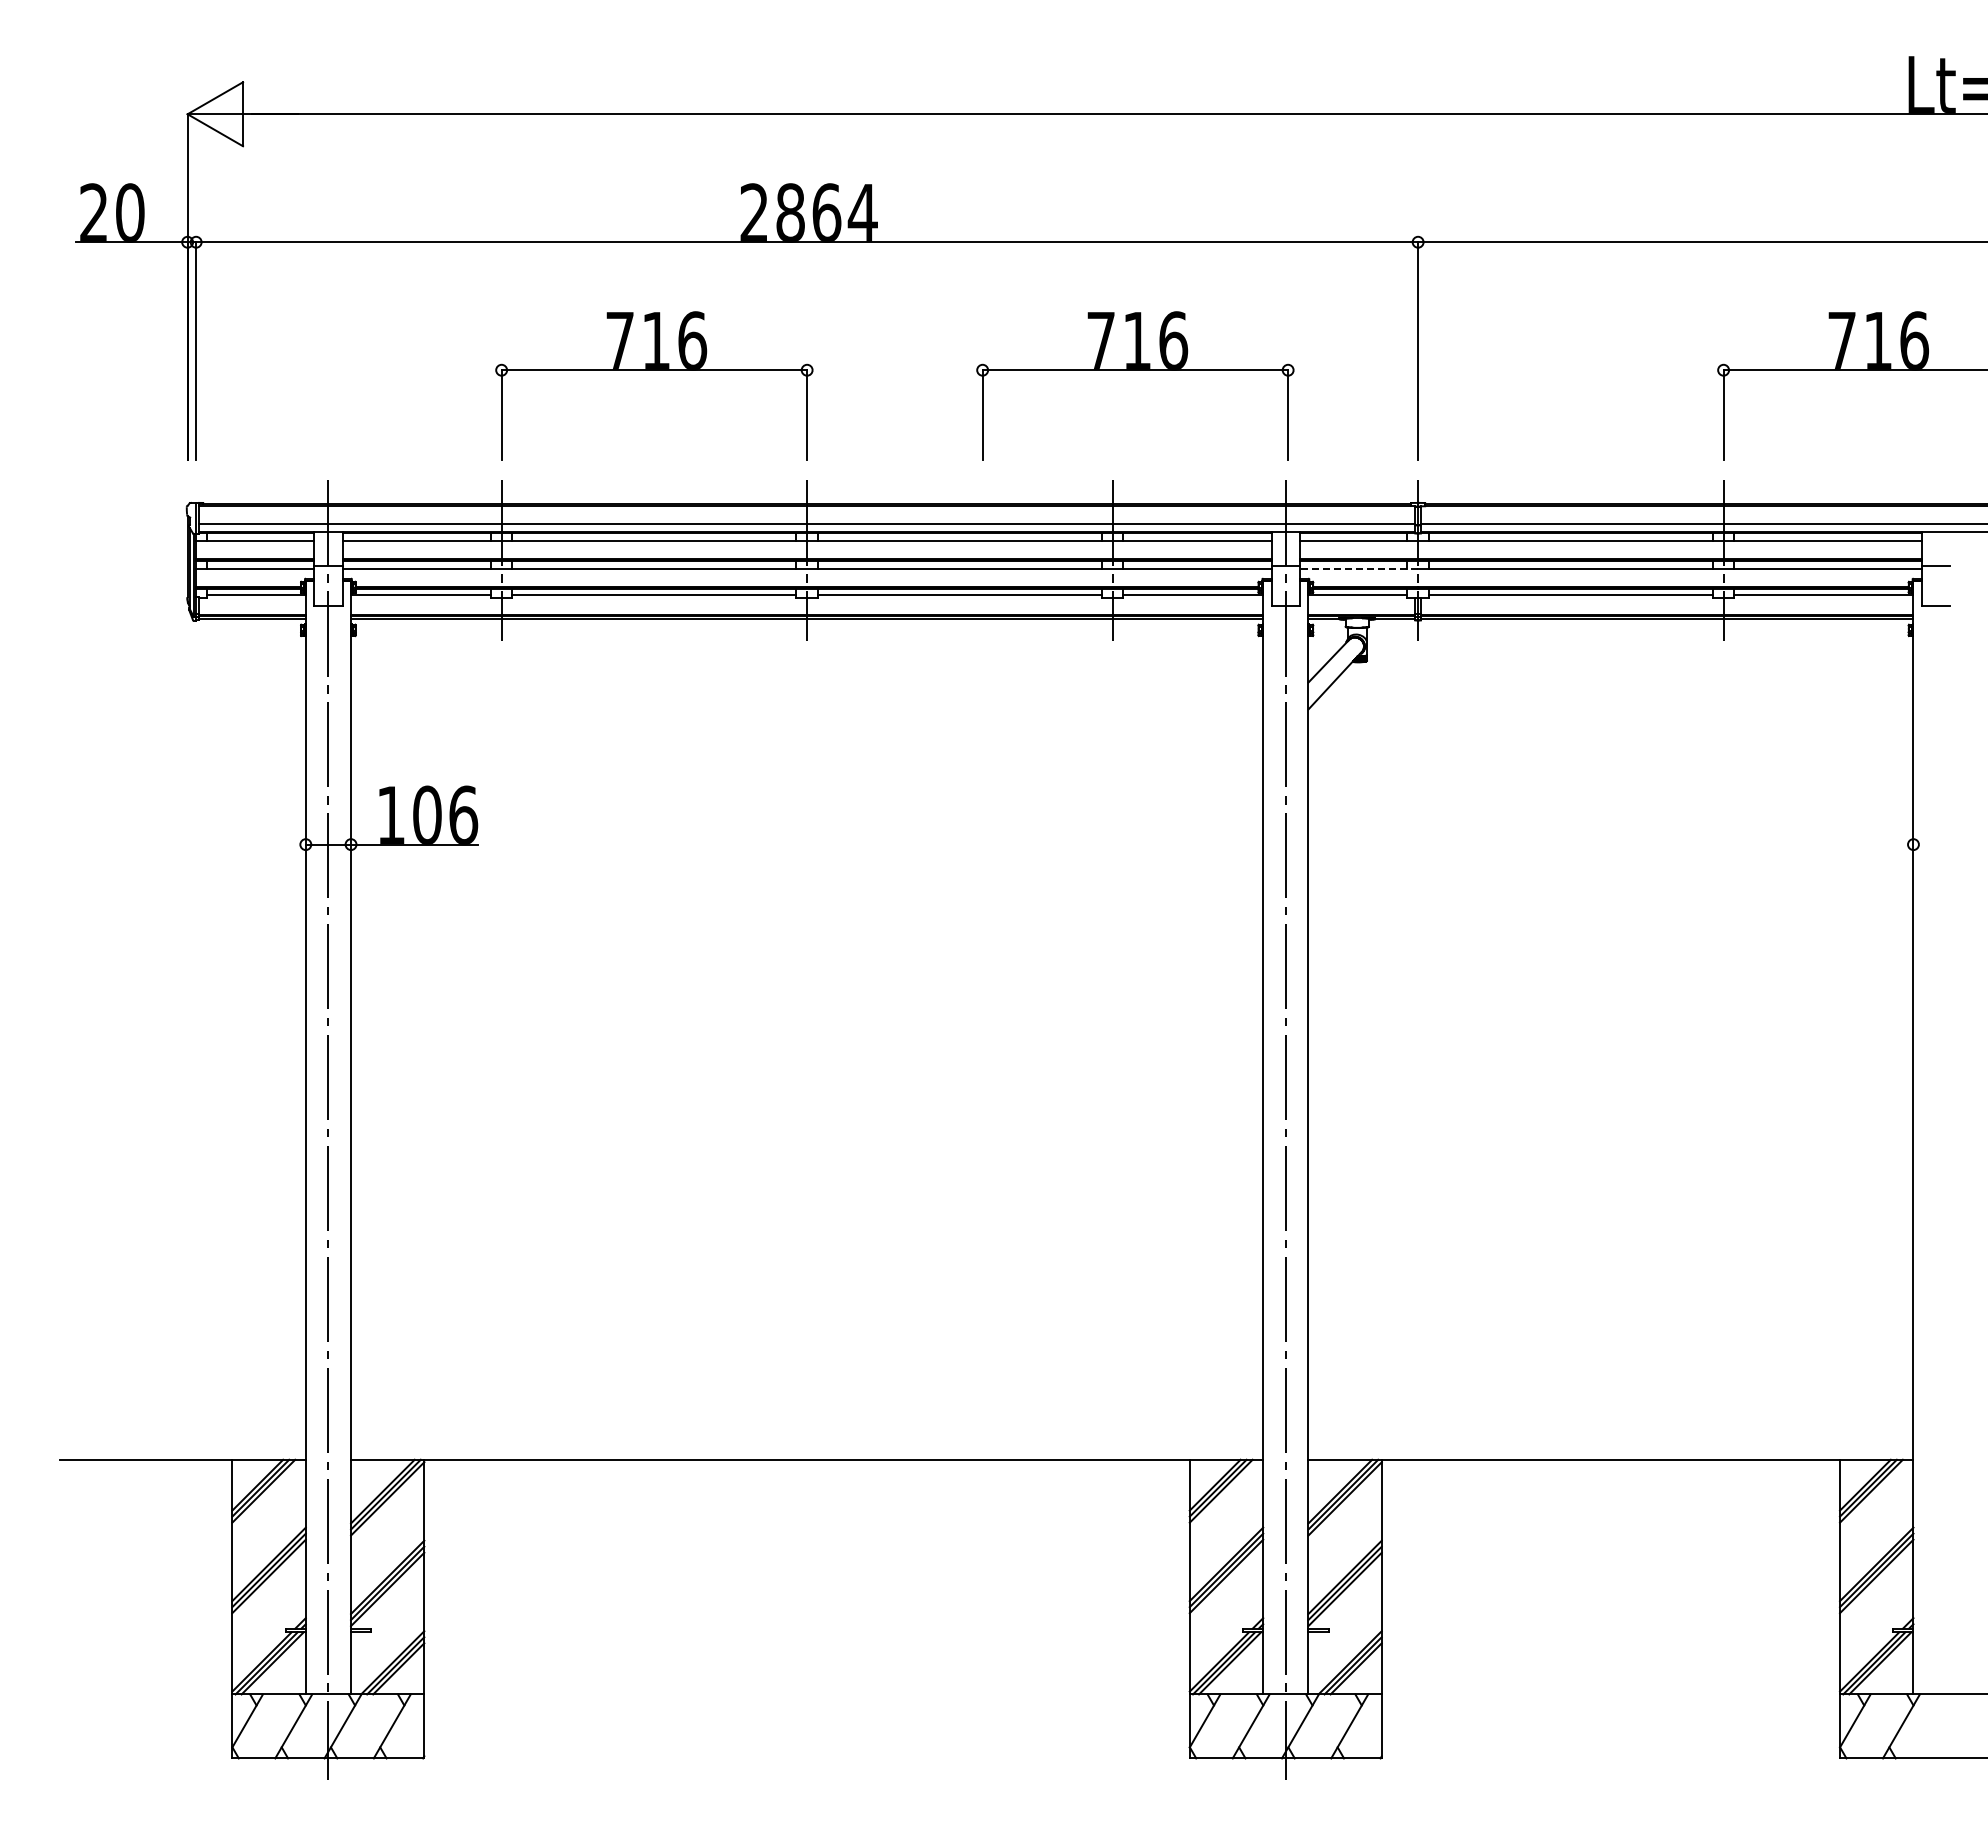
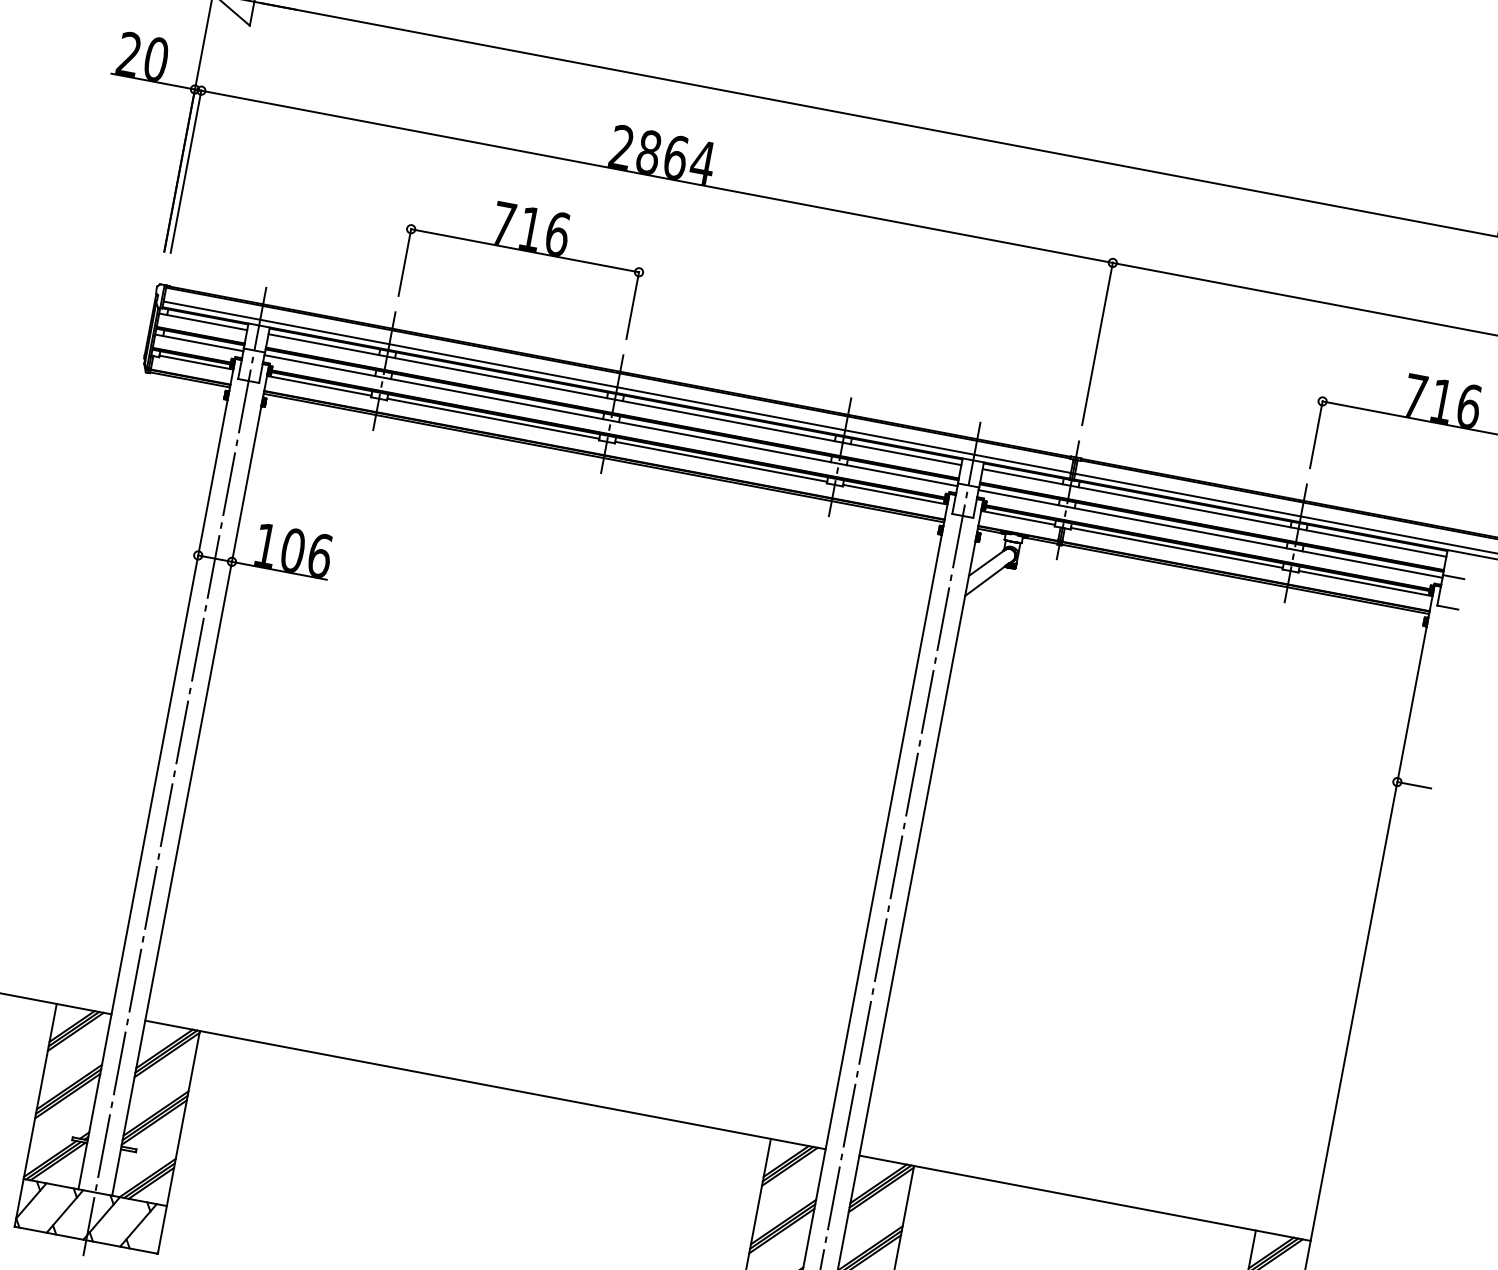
part: (1135, 370) -> (883, 318), removed
line: (1358, 569) -> (1022, 498), dashed -> solid
line: (1935, 844) -> (1413, 785), added

